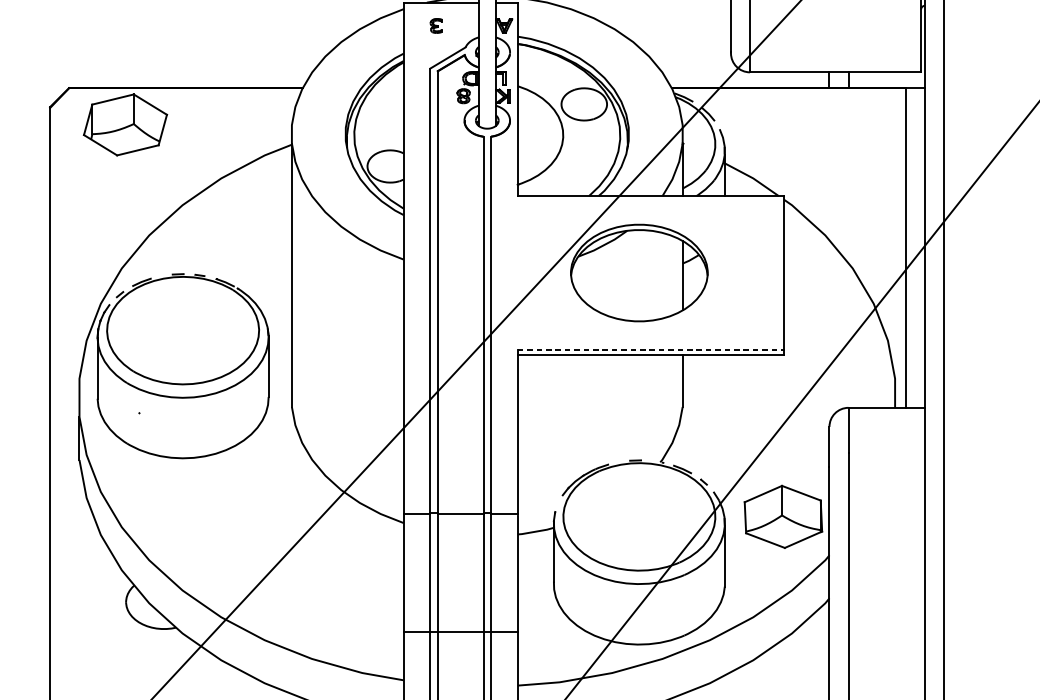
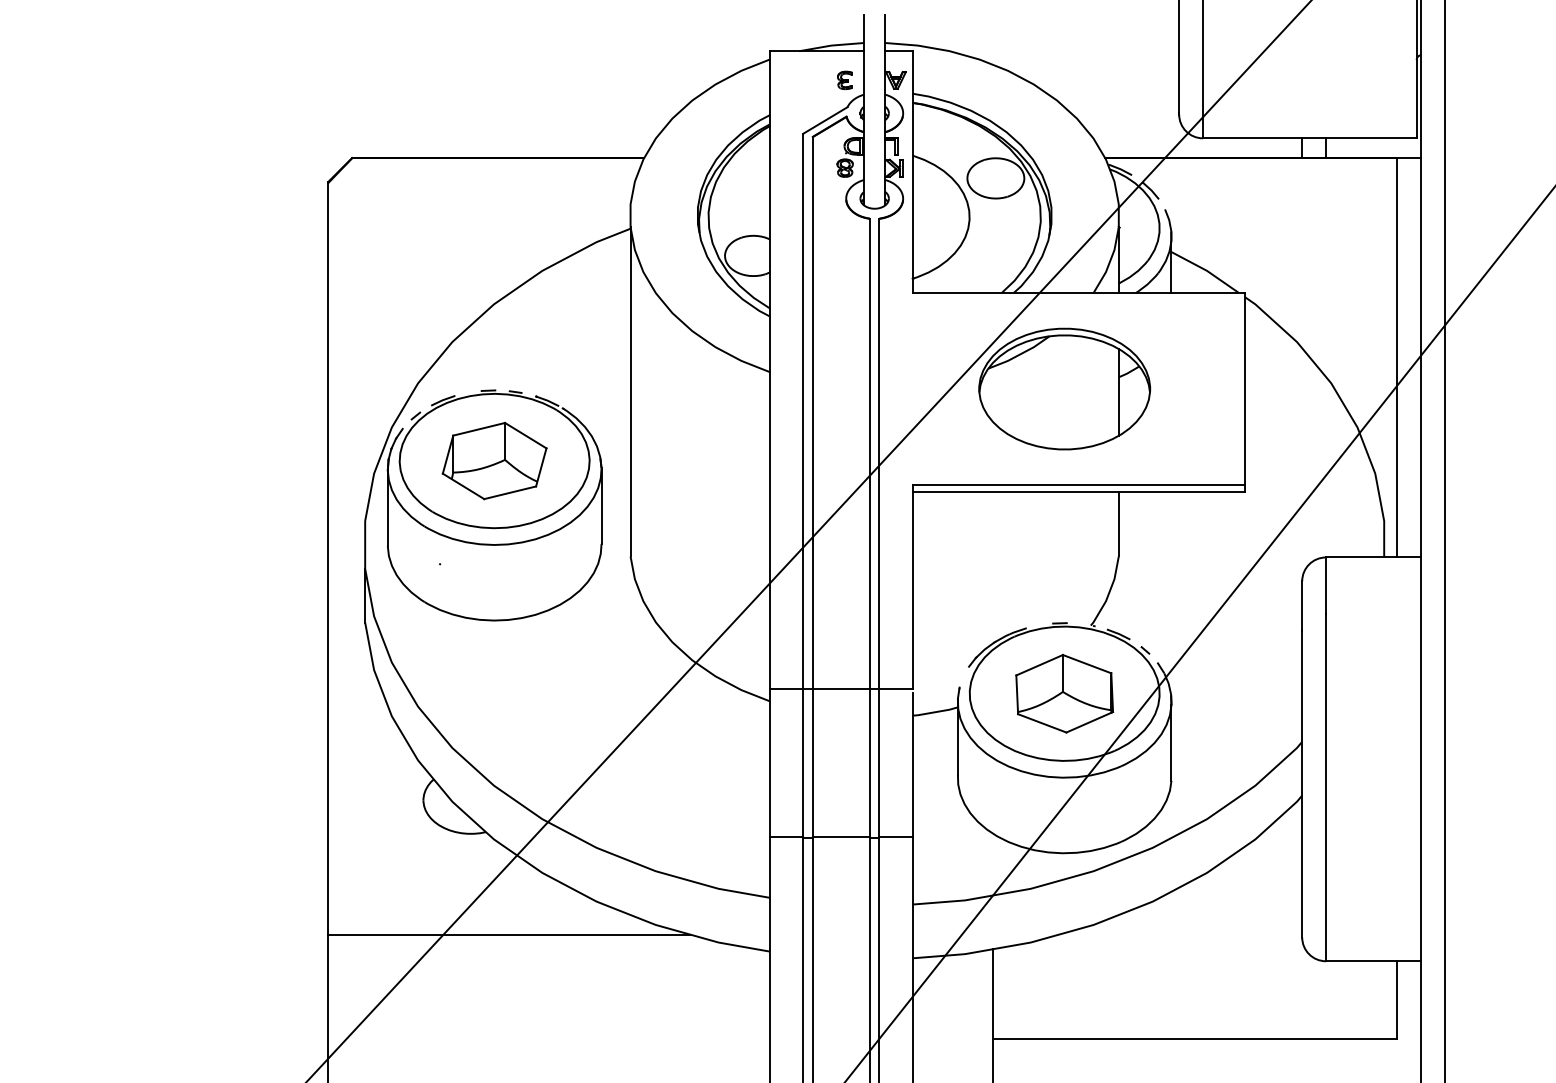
part: (435, 26) -> (844, 80), moved
part: (125, 124) -> (494, 460), moved
line: (651, 350) -> (1079, 485), dashed -> solid
part: (783, 516) -> (1064, 693), moved

